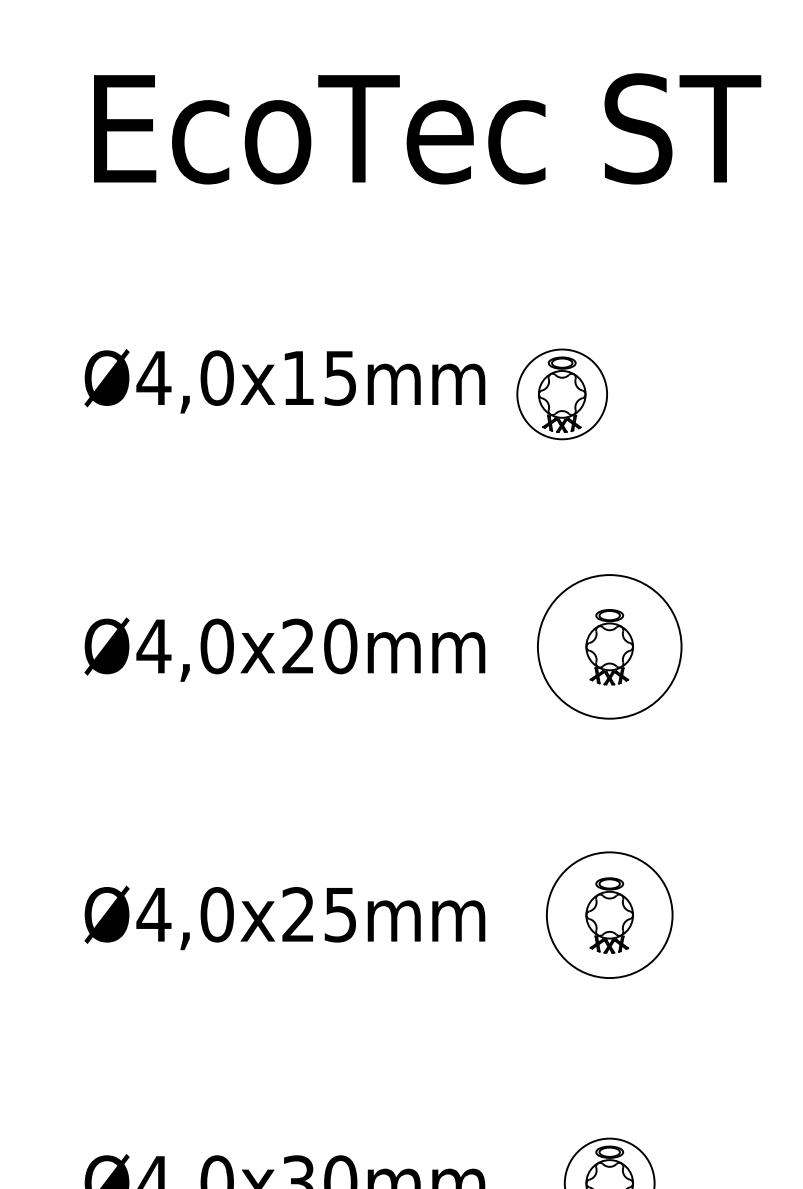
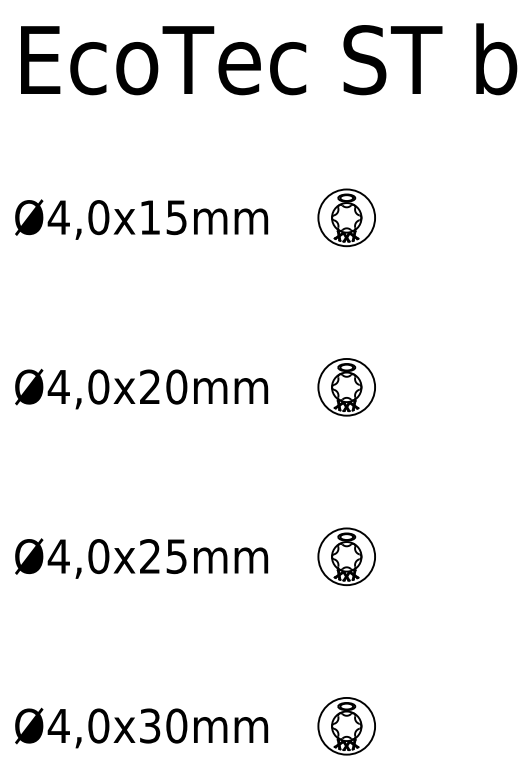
part: (561, 393) -> (346, 217), moved
circle: (609, 645) -> (346, 386), size x0.62
circle: (609, 914) -> (346, 556), size x0.71

